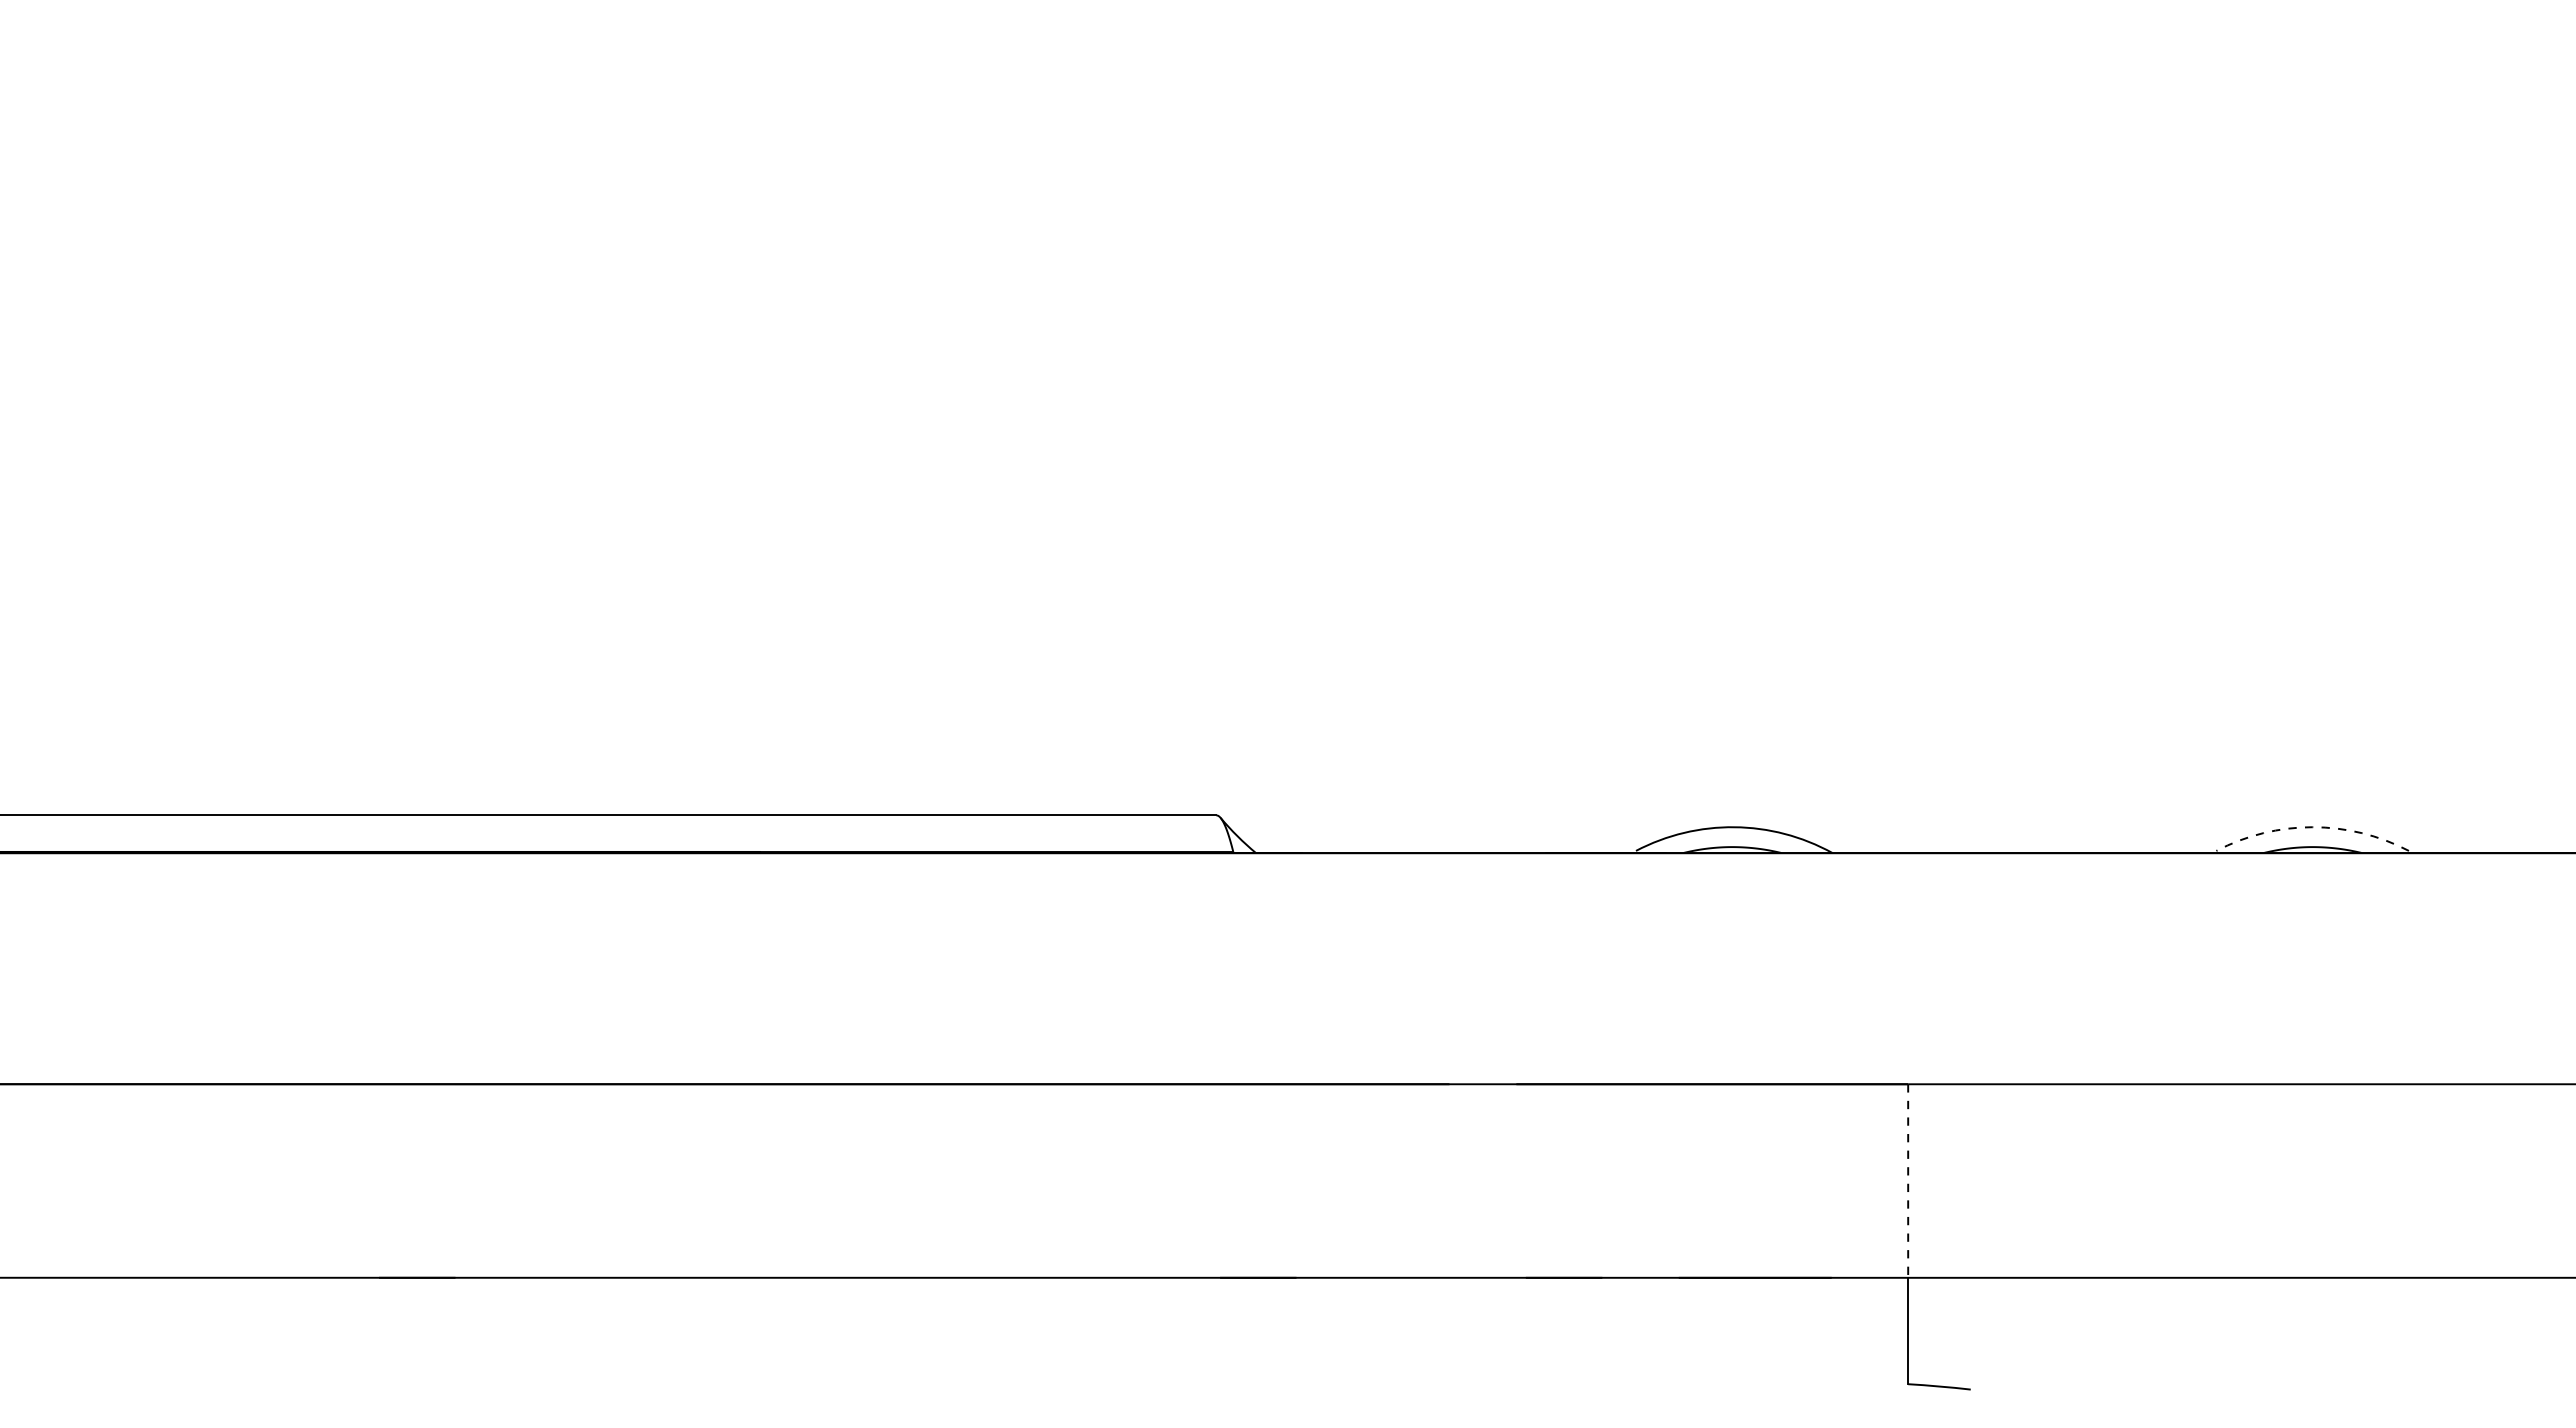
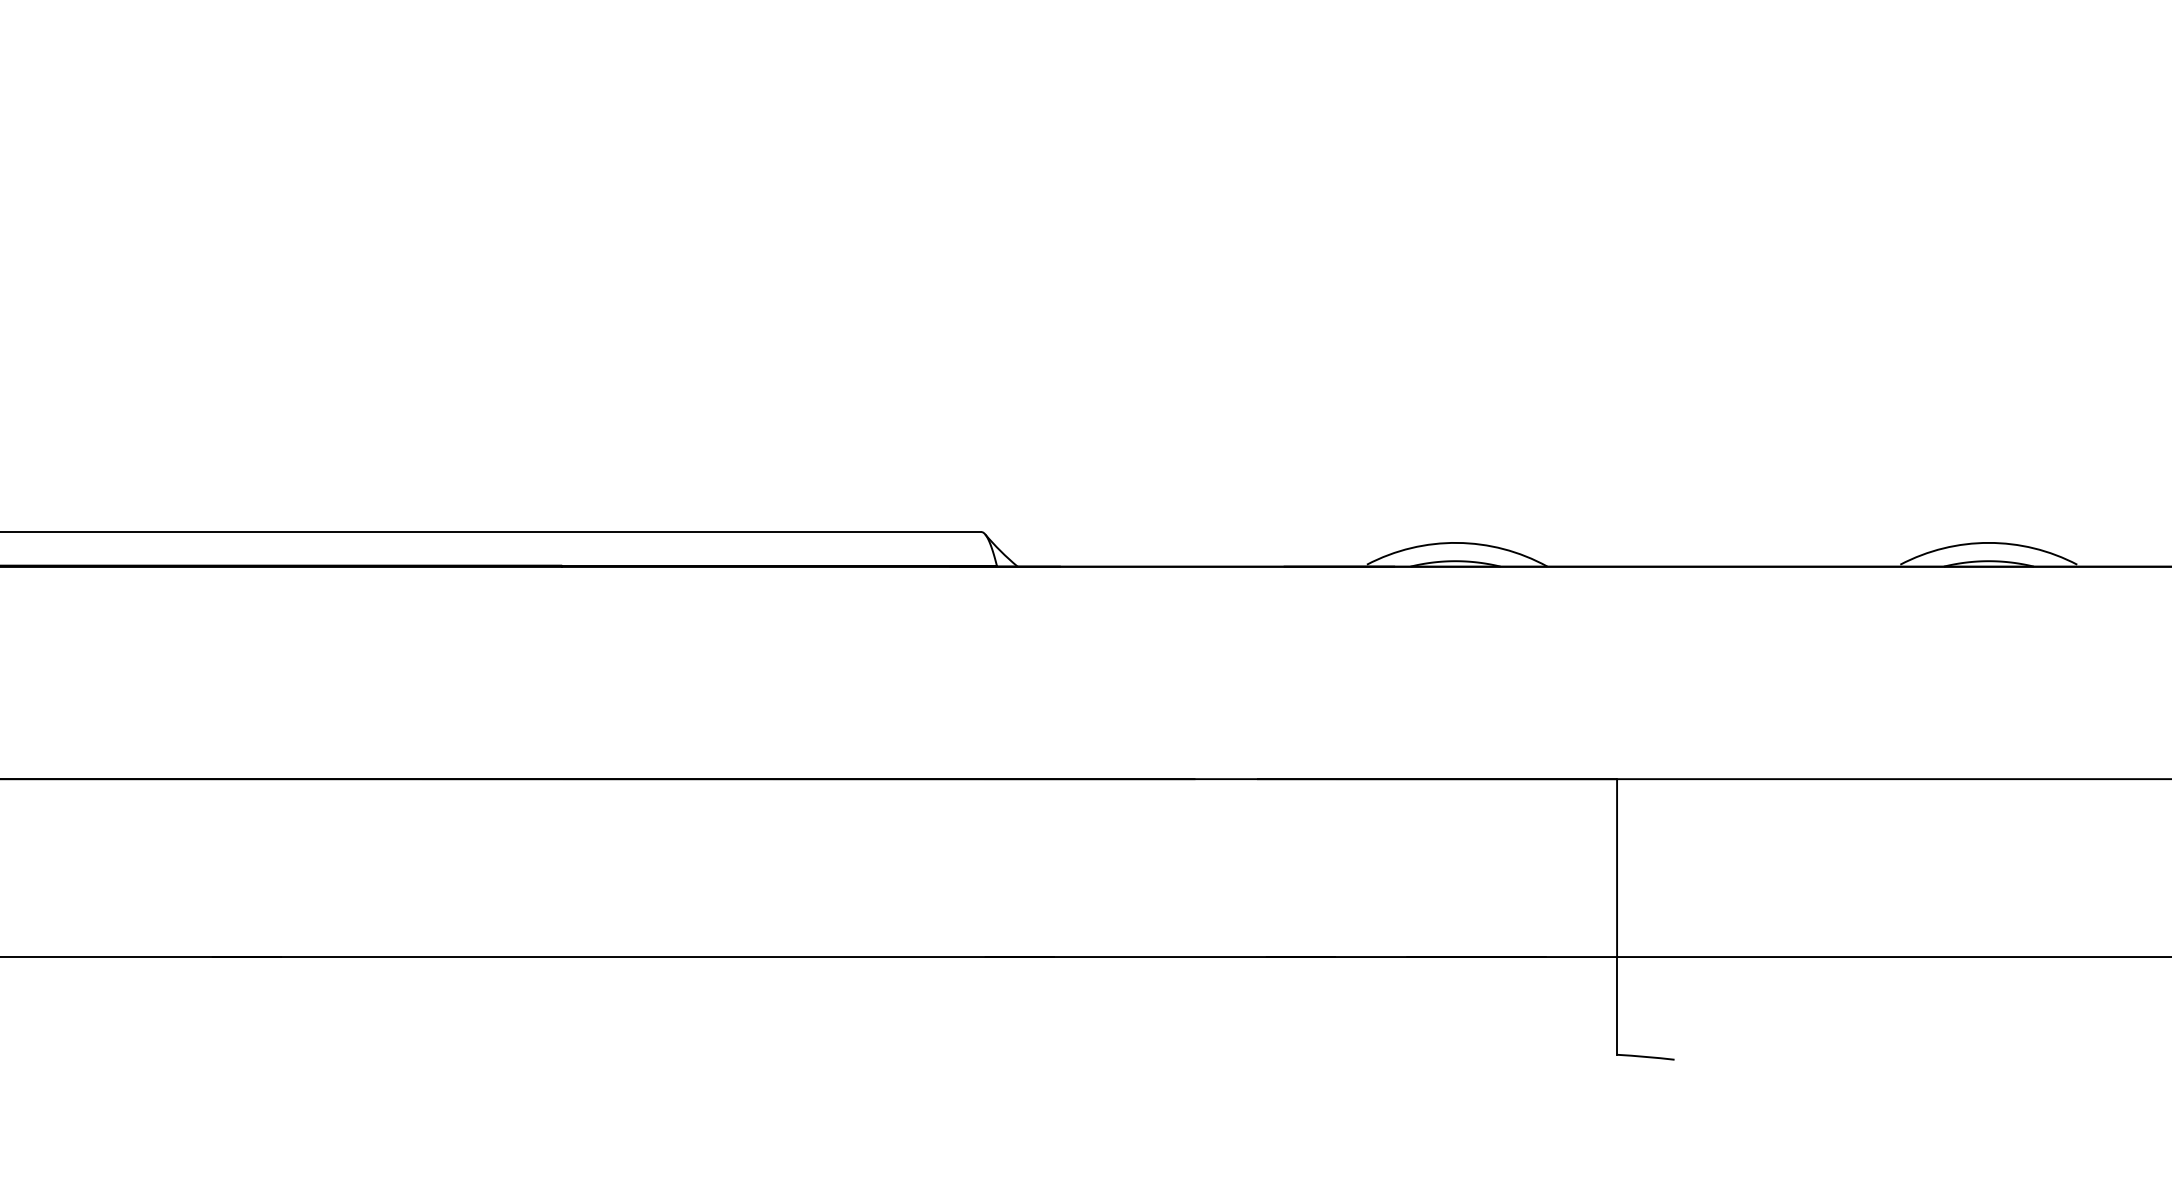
arc: (2312, 827) -> (1988, 543), dashed -> solid
line: (1908, 1181) -> (1617, 868), dashed -> solid

